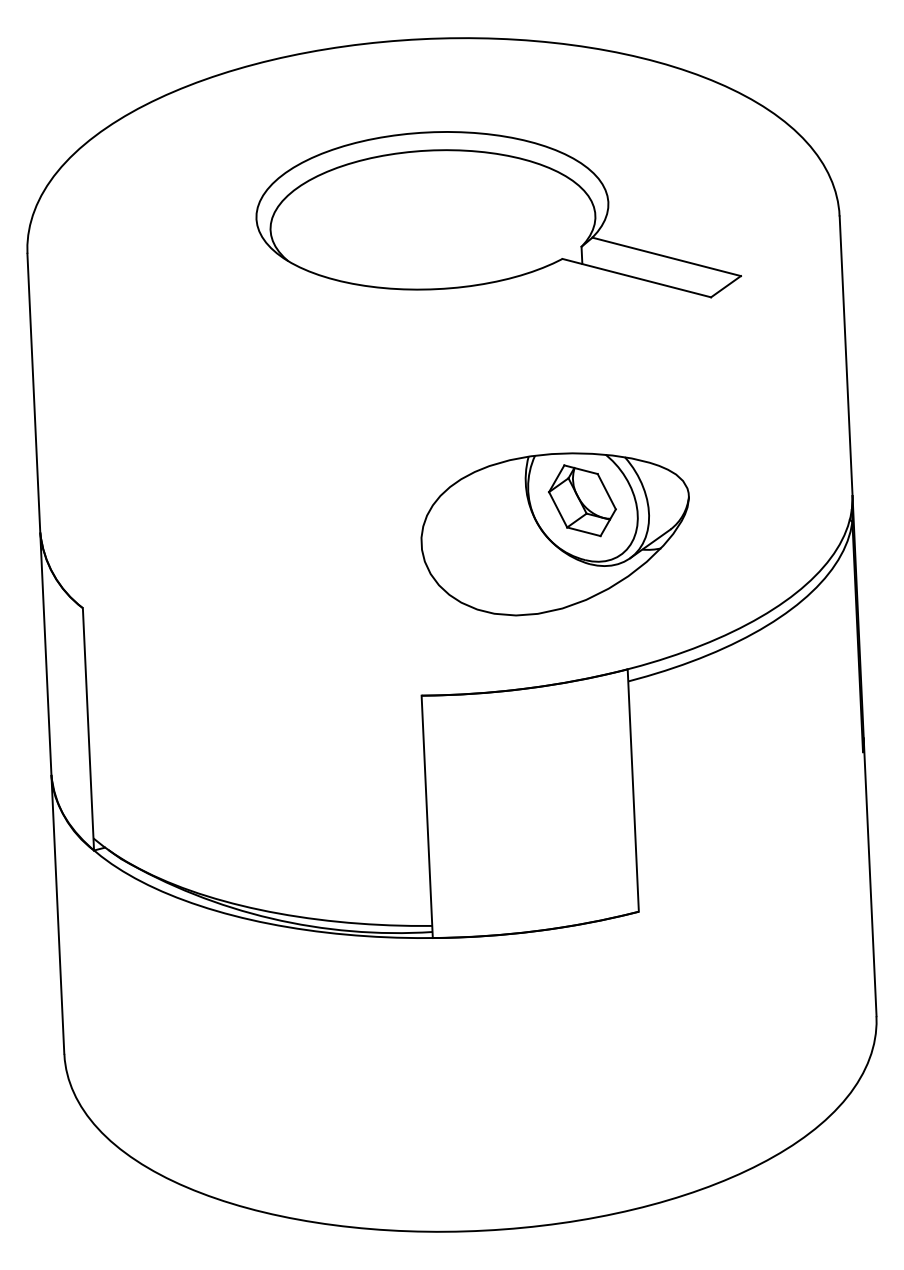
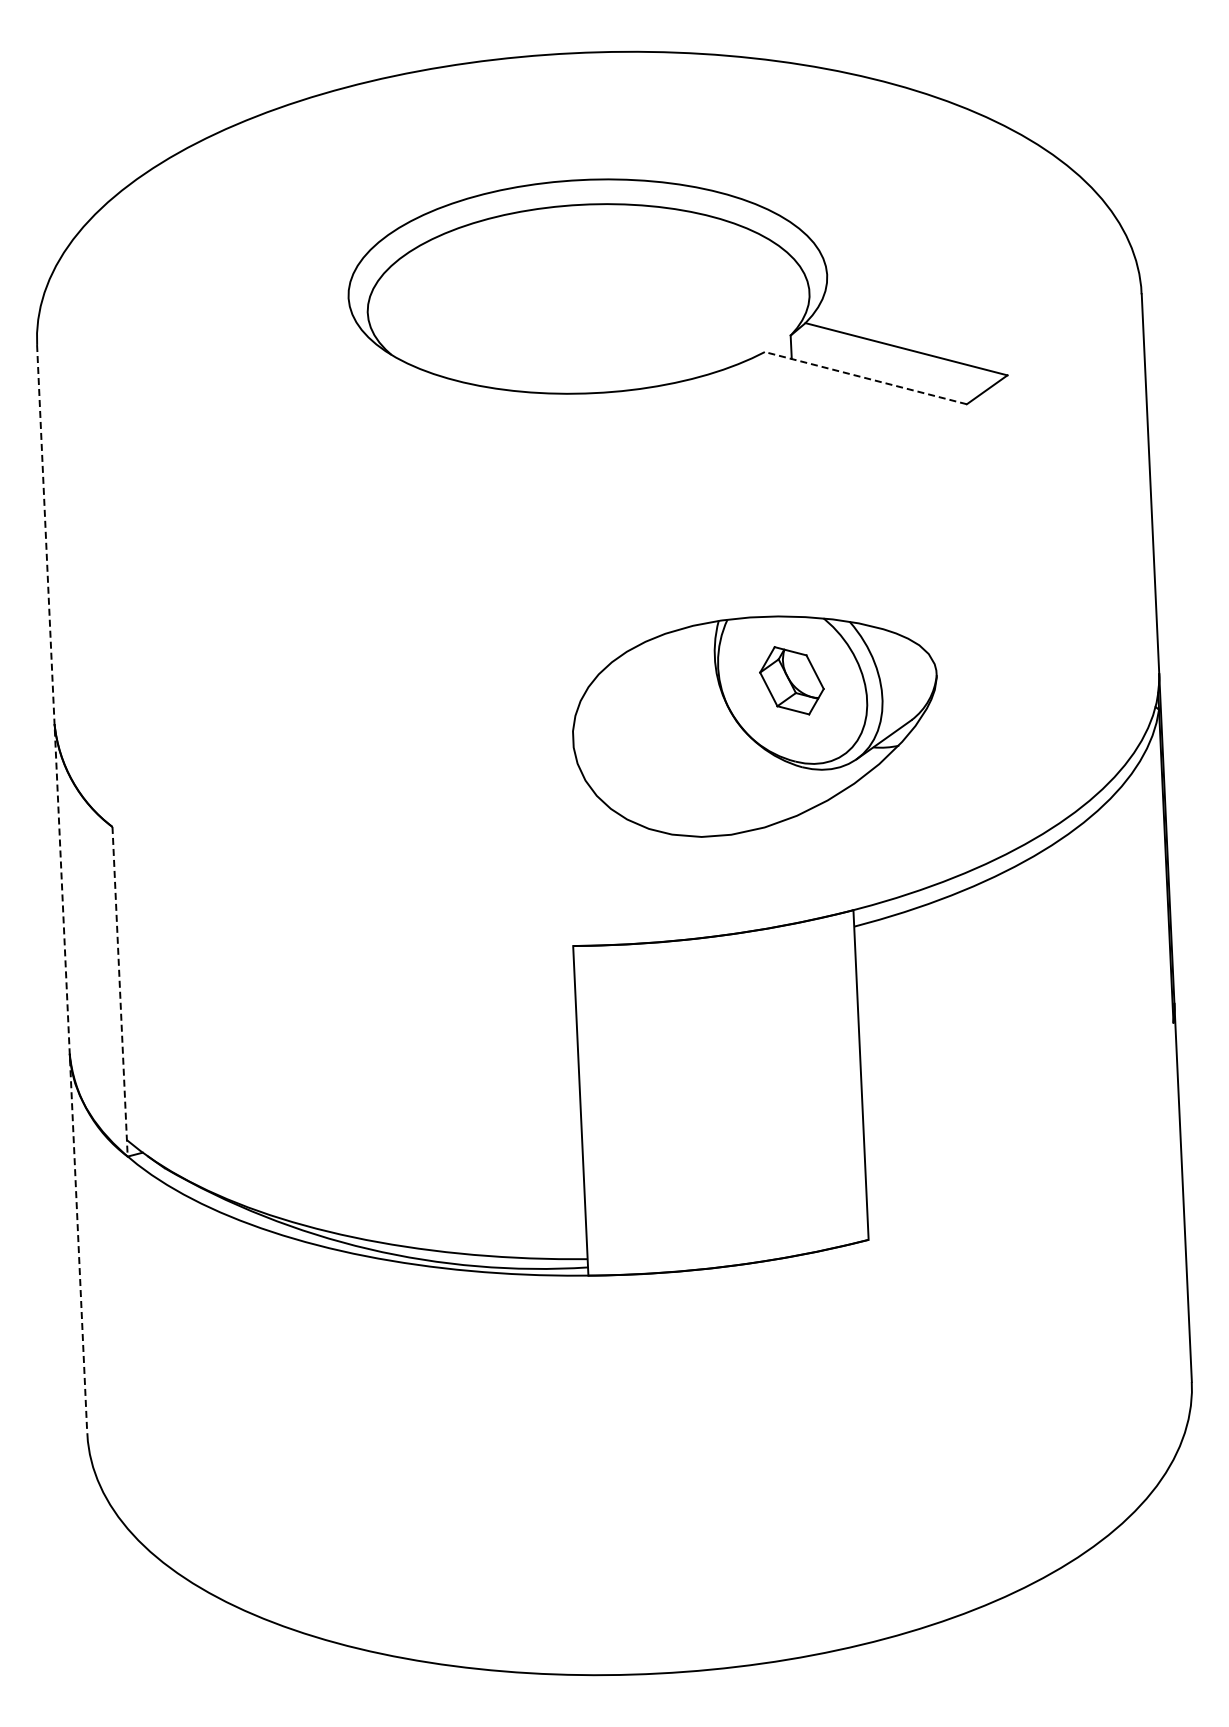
line: (636, 278) -> (865, 378), solid -> dashed
part: (582, 500) -> (791, 680), size x0.7
line: (46, 654) -> (62, 889), solid -> dashed
line: (88, 729) -> (120, 991), solid -> dashed

